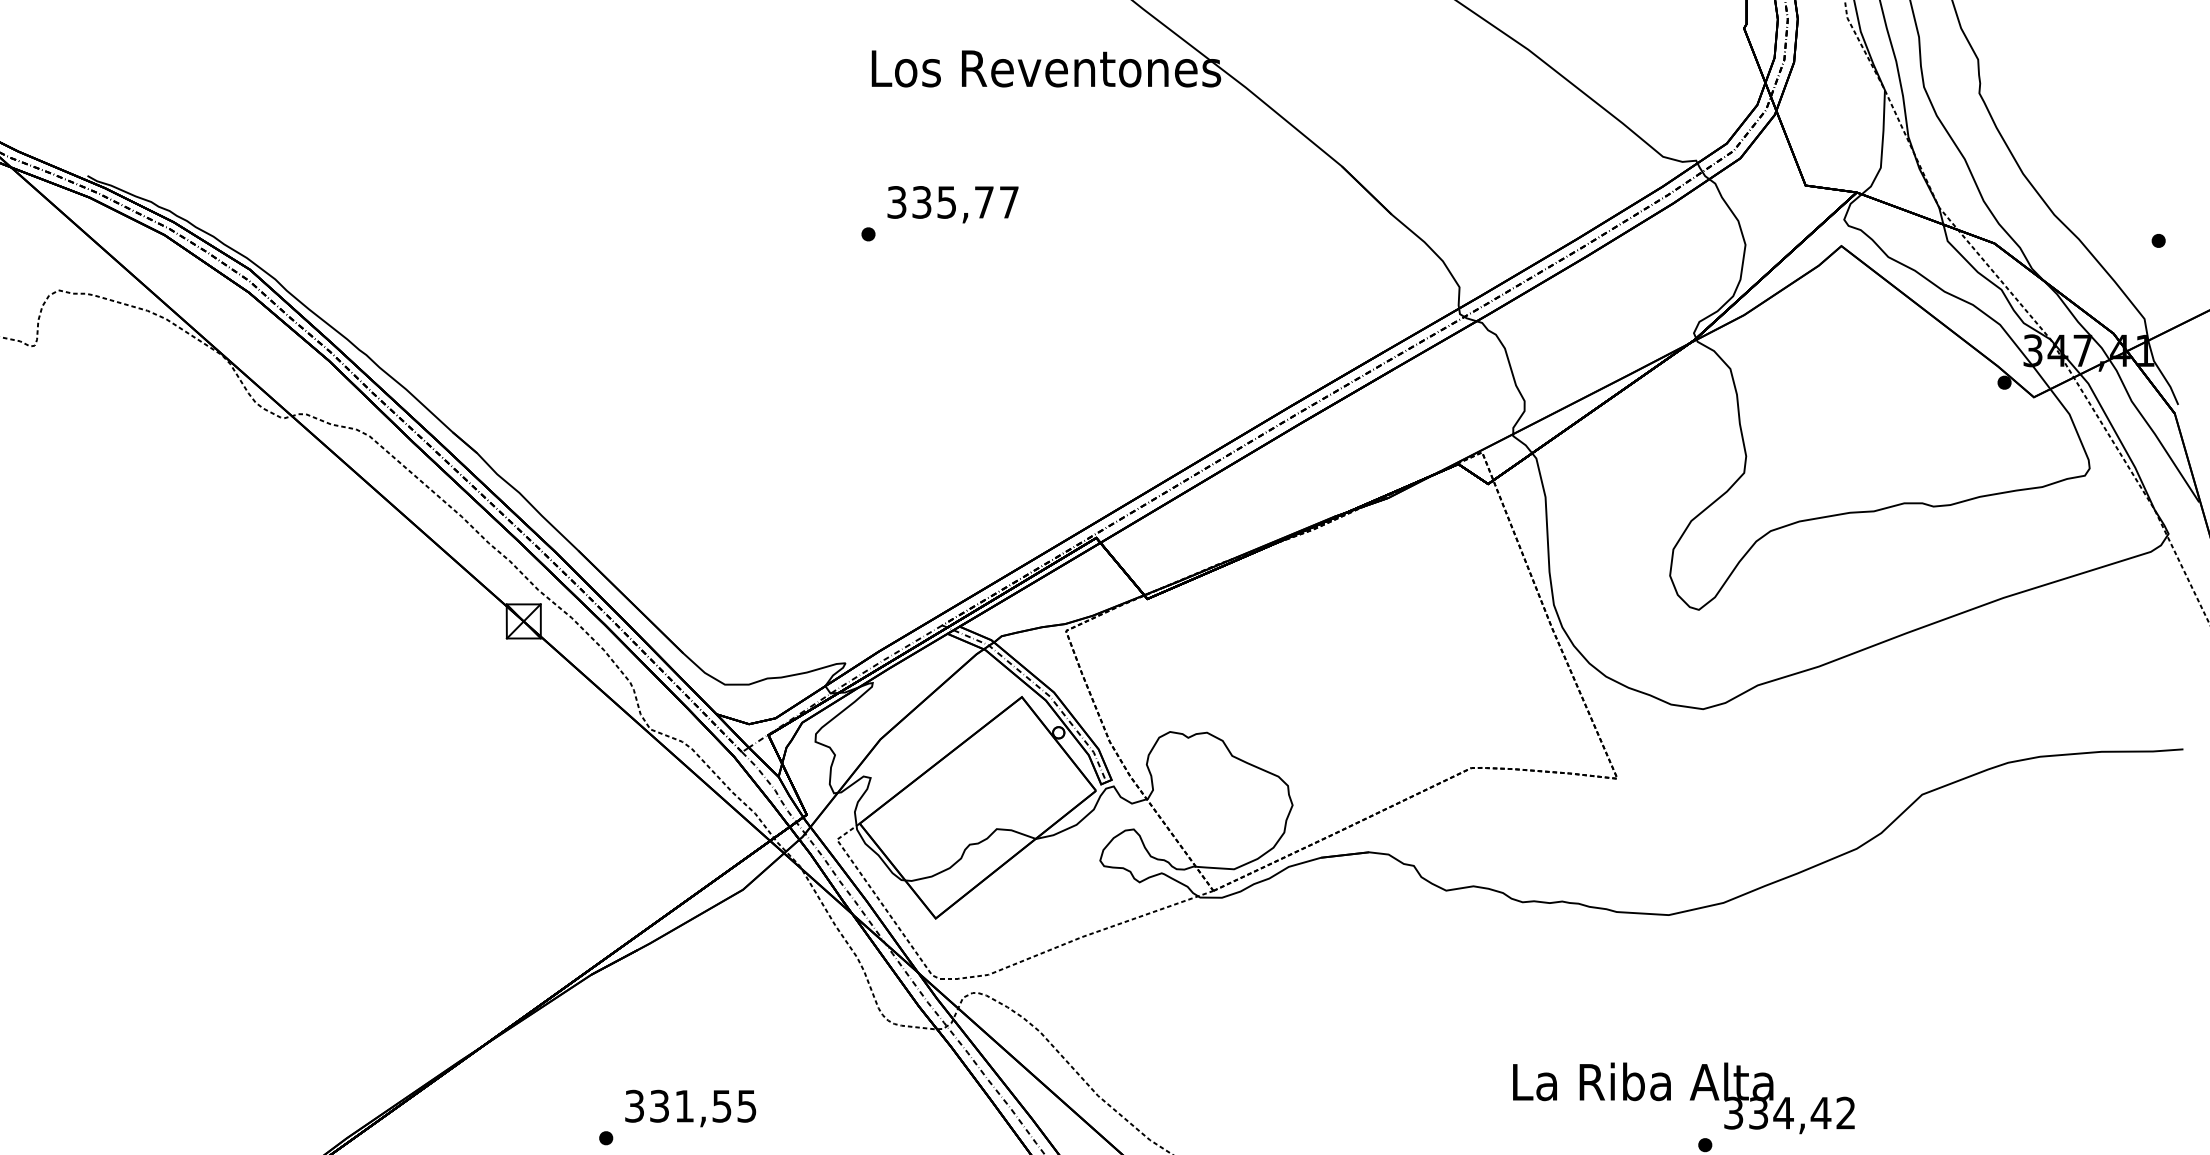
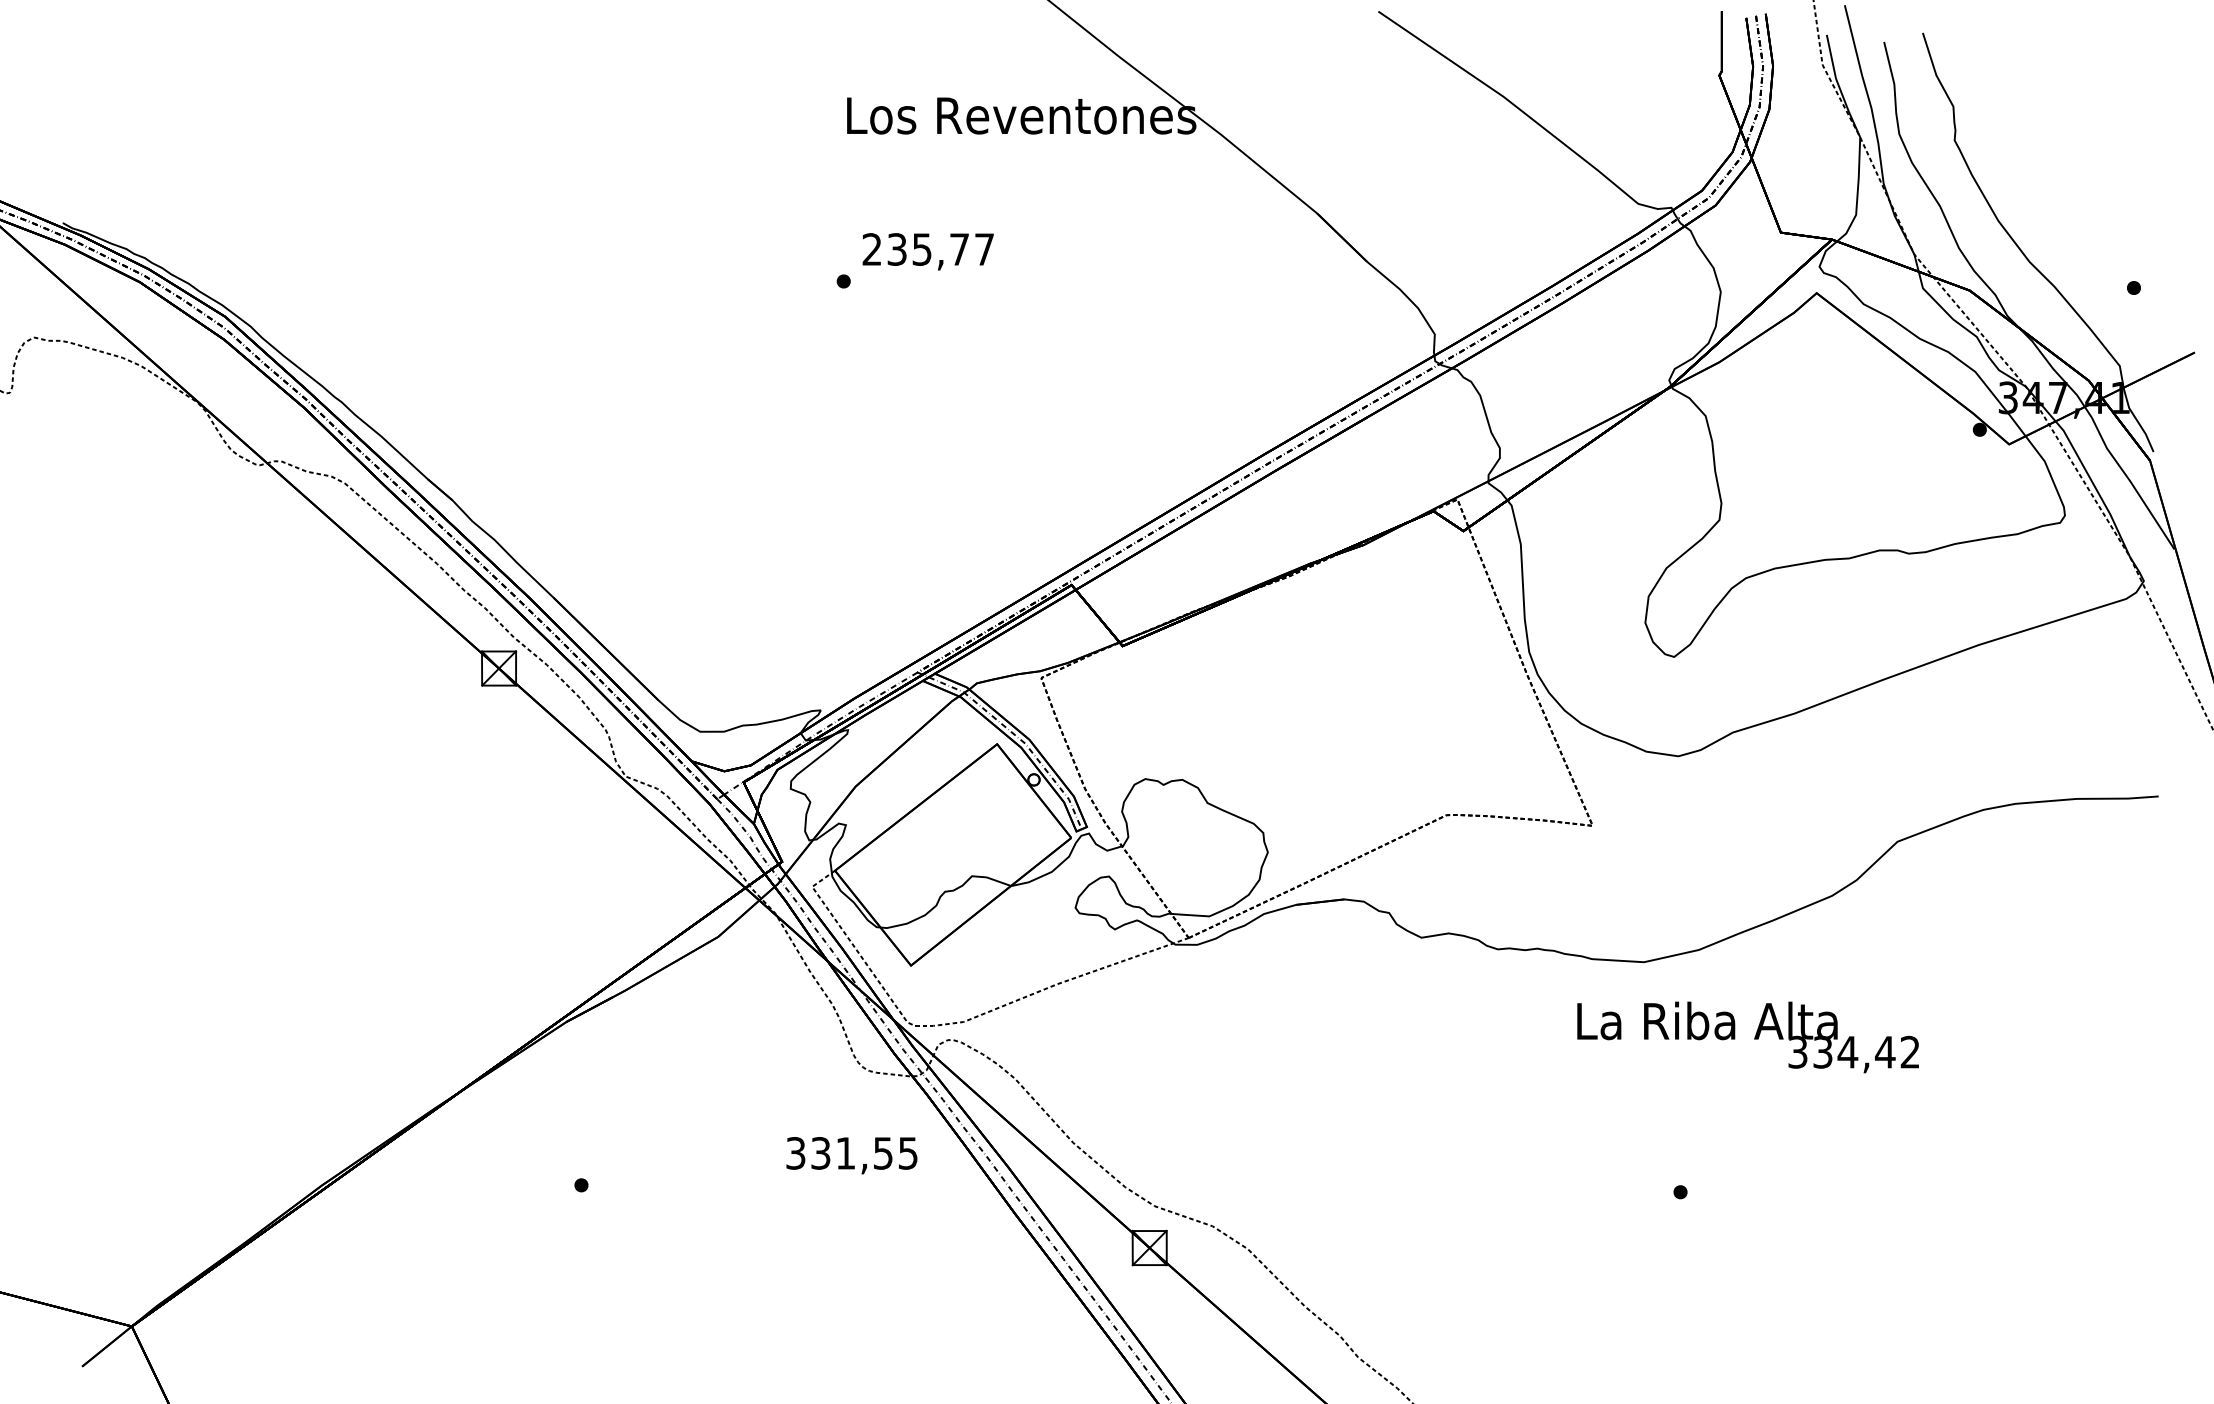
text: (896, 202) -> (871, 249), 335,77 -> 235,77
text: (1683, 1098) -> (1747, 1037), moved
text: (690, 1108) -> (851, 1155), moved

